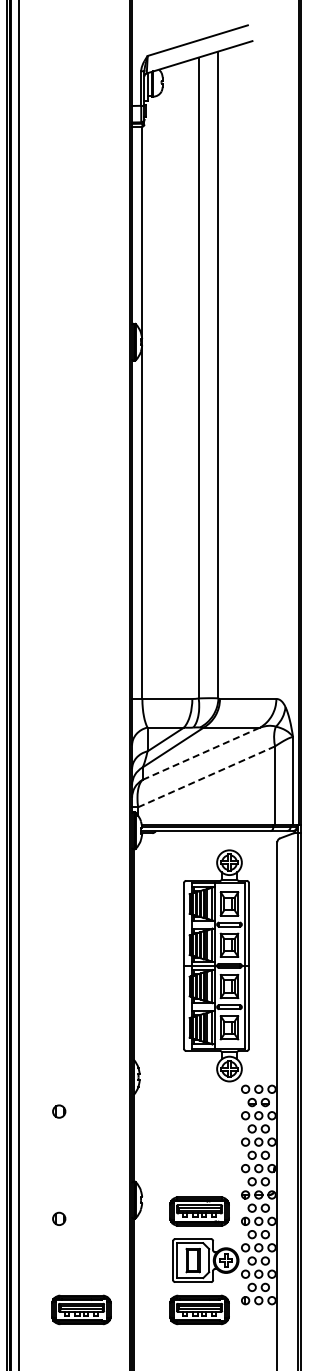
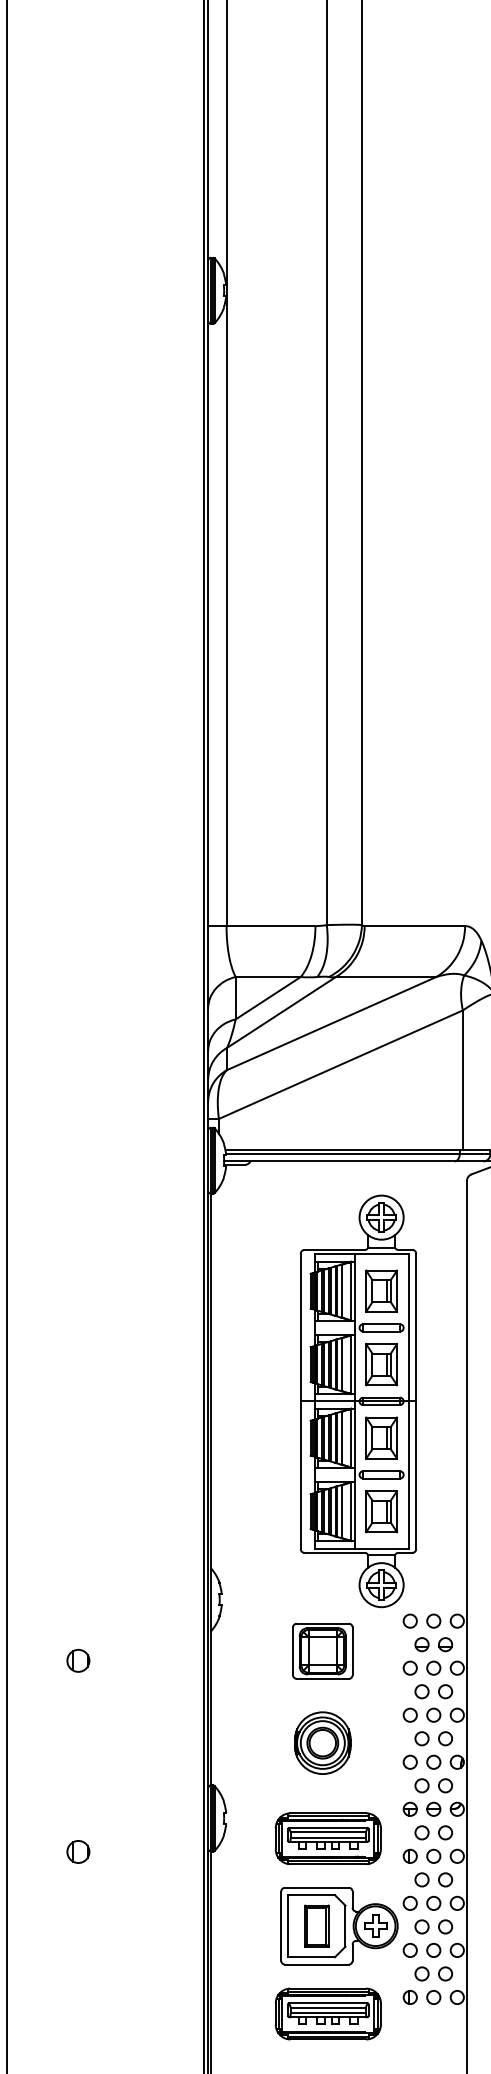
line: (201, 753) -> (331, 1023), dashed -> solid
line: (206, 776) -> (340, 1064), dashed -> solid
part: (196, 1106) -> (322, 1651), added
part: (196, 1157) -> (322, 1742), added
part: (81, 1309) -> (118, 2013), removed

